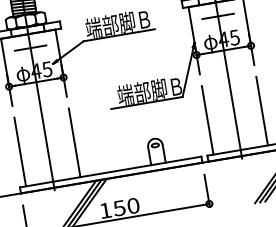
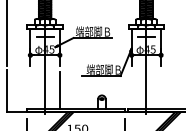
line: (262, 110) -> (161, 90), removed
line: (207, 120) -> (131, 90), removed
line: (20, 152) -> (30, 90), removed

